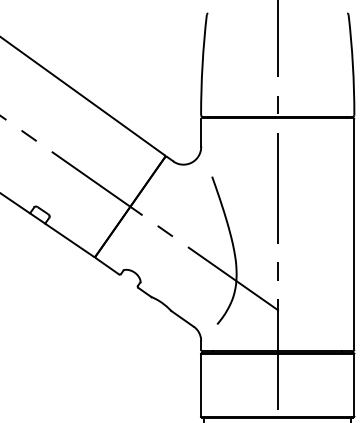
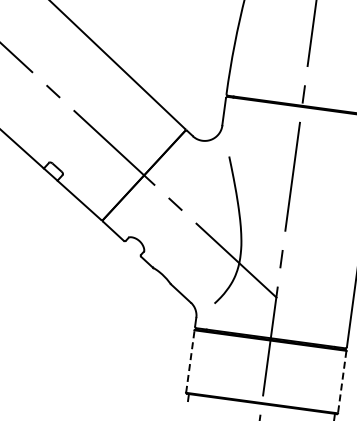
line: (201, 385) -> (190, 362), solid -> dashed
line: (354, 385) -> (342, 382), solid -> dashed

